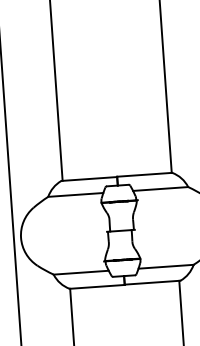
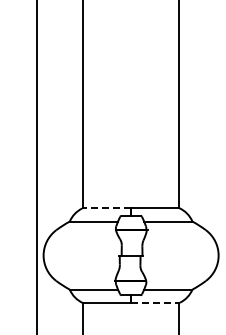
line: (89, 179) -> (106, 208), solid -> dashed
line: (152, 282) -> (155, 302), solid -> dashed

